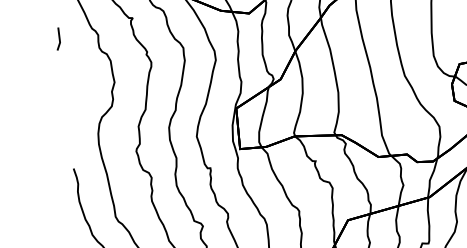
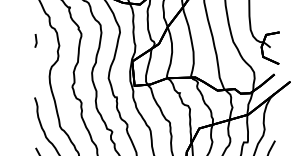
line: (58, 38) -> (35, 40), moved

